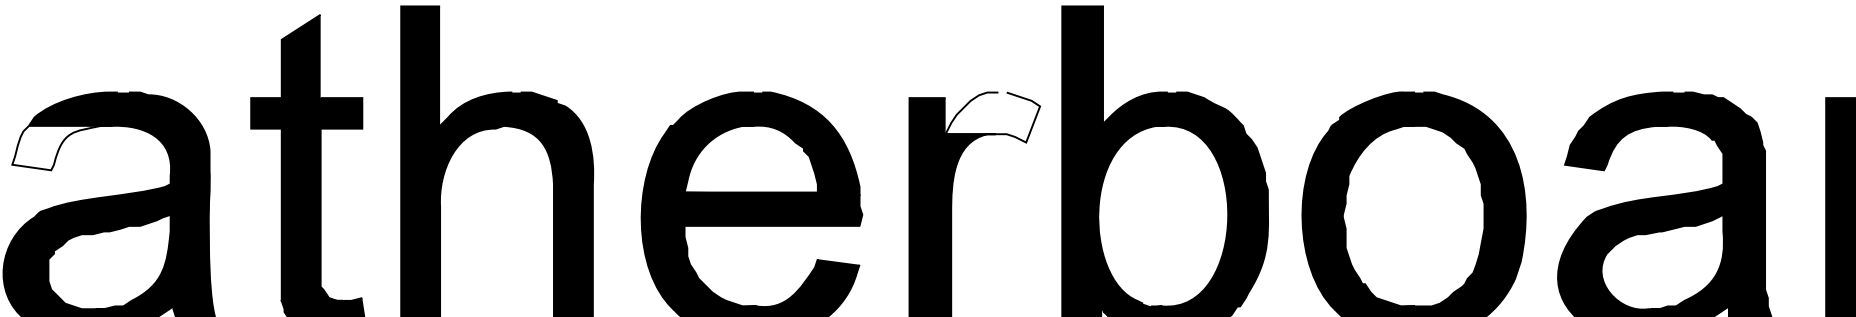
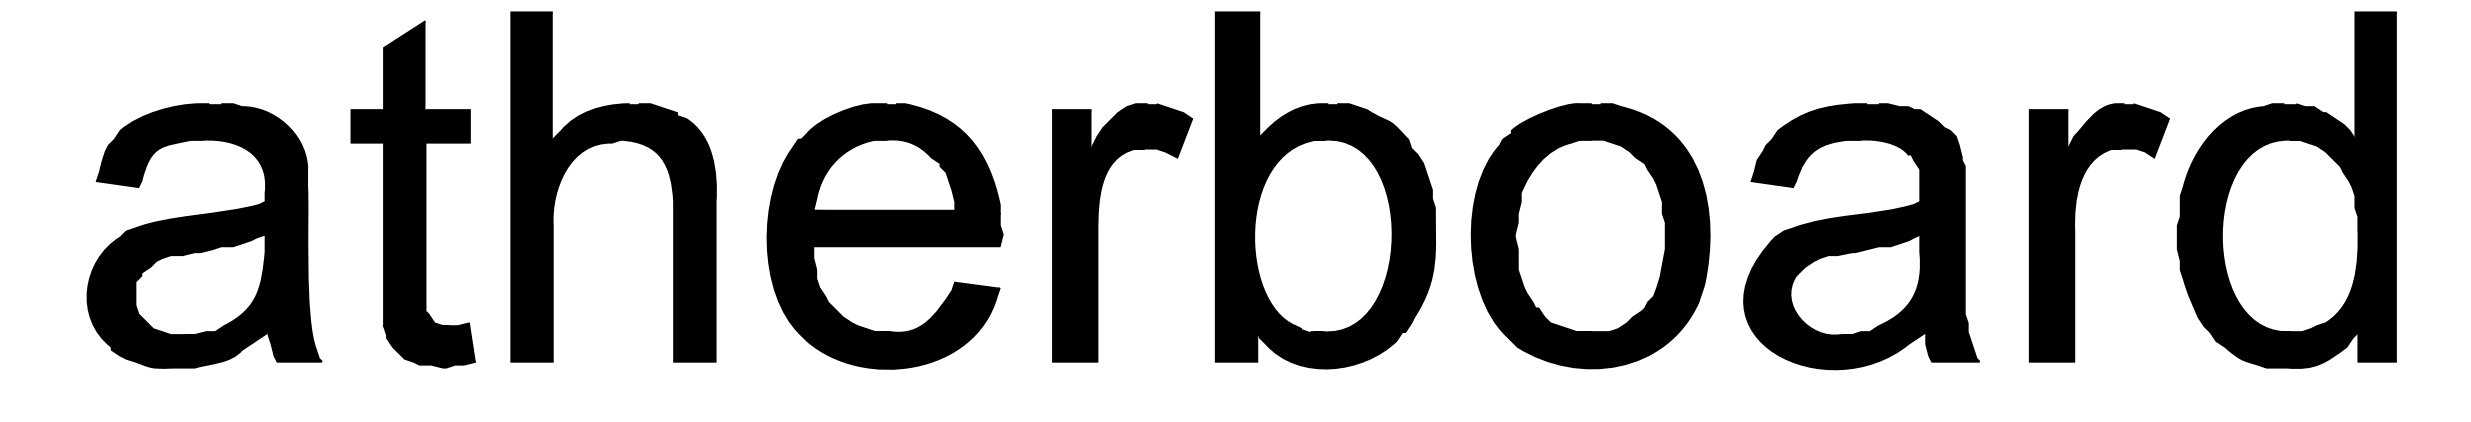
fill: (992, 117) -> (1141, 130), added
fill: (61, 148) -> (149, 163), added

